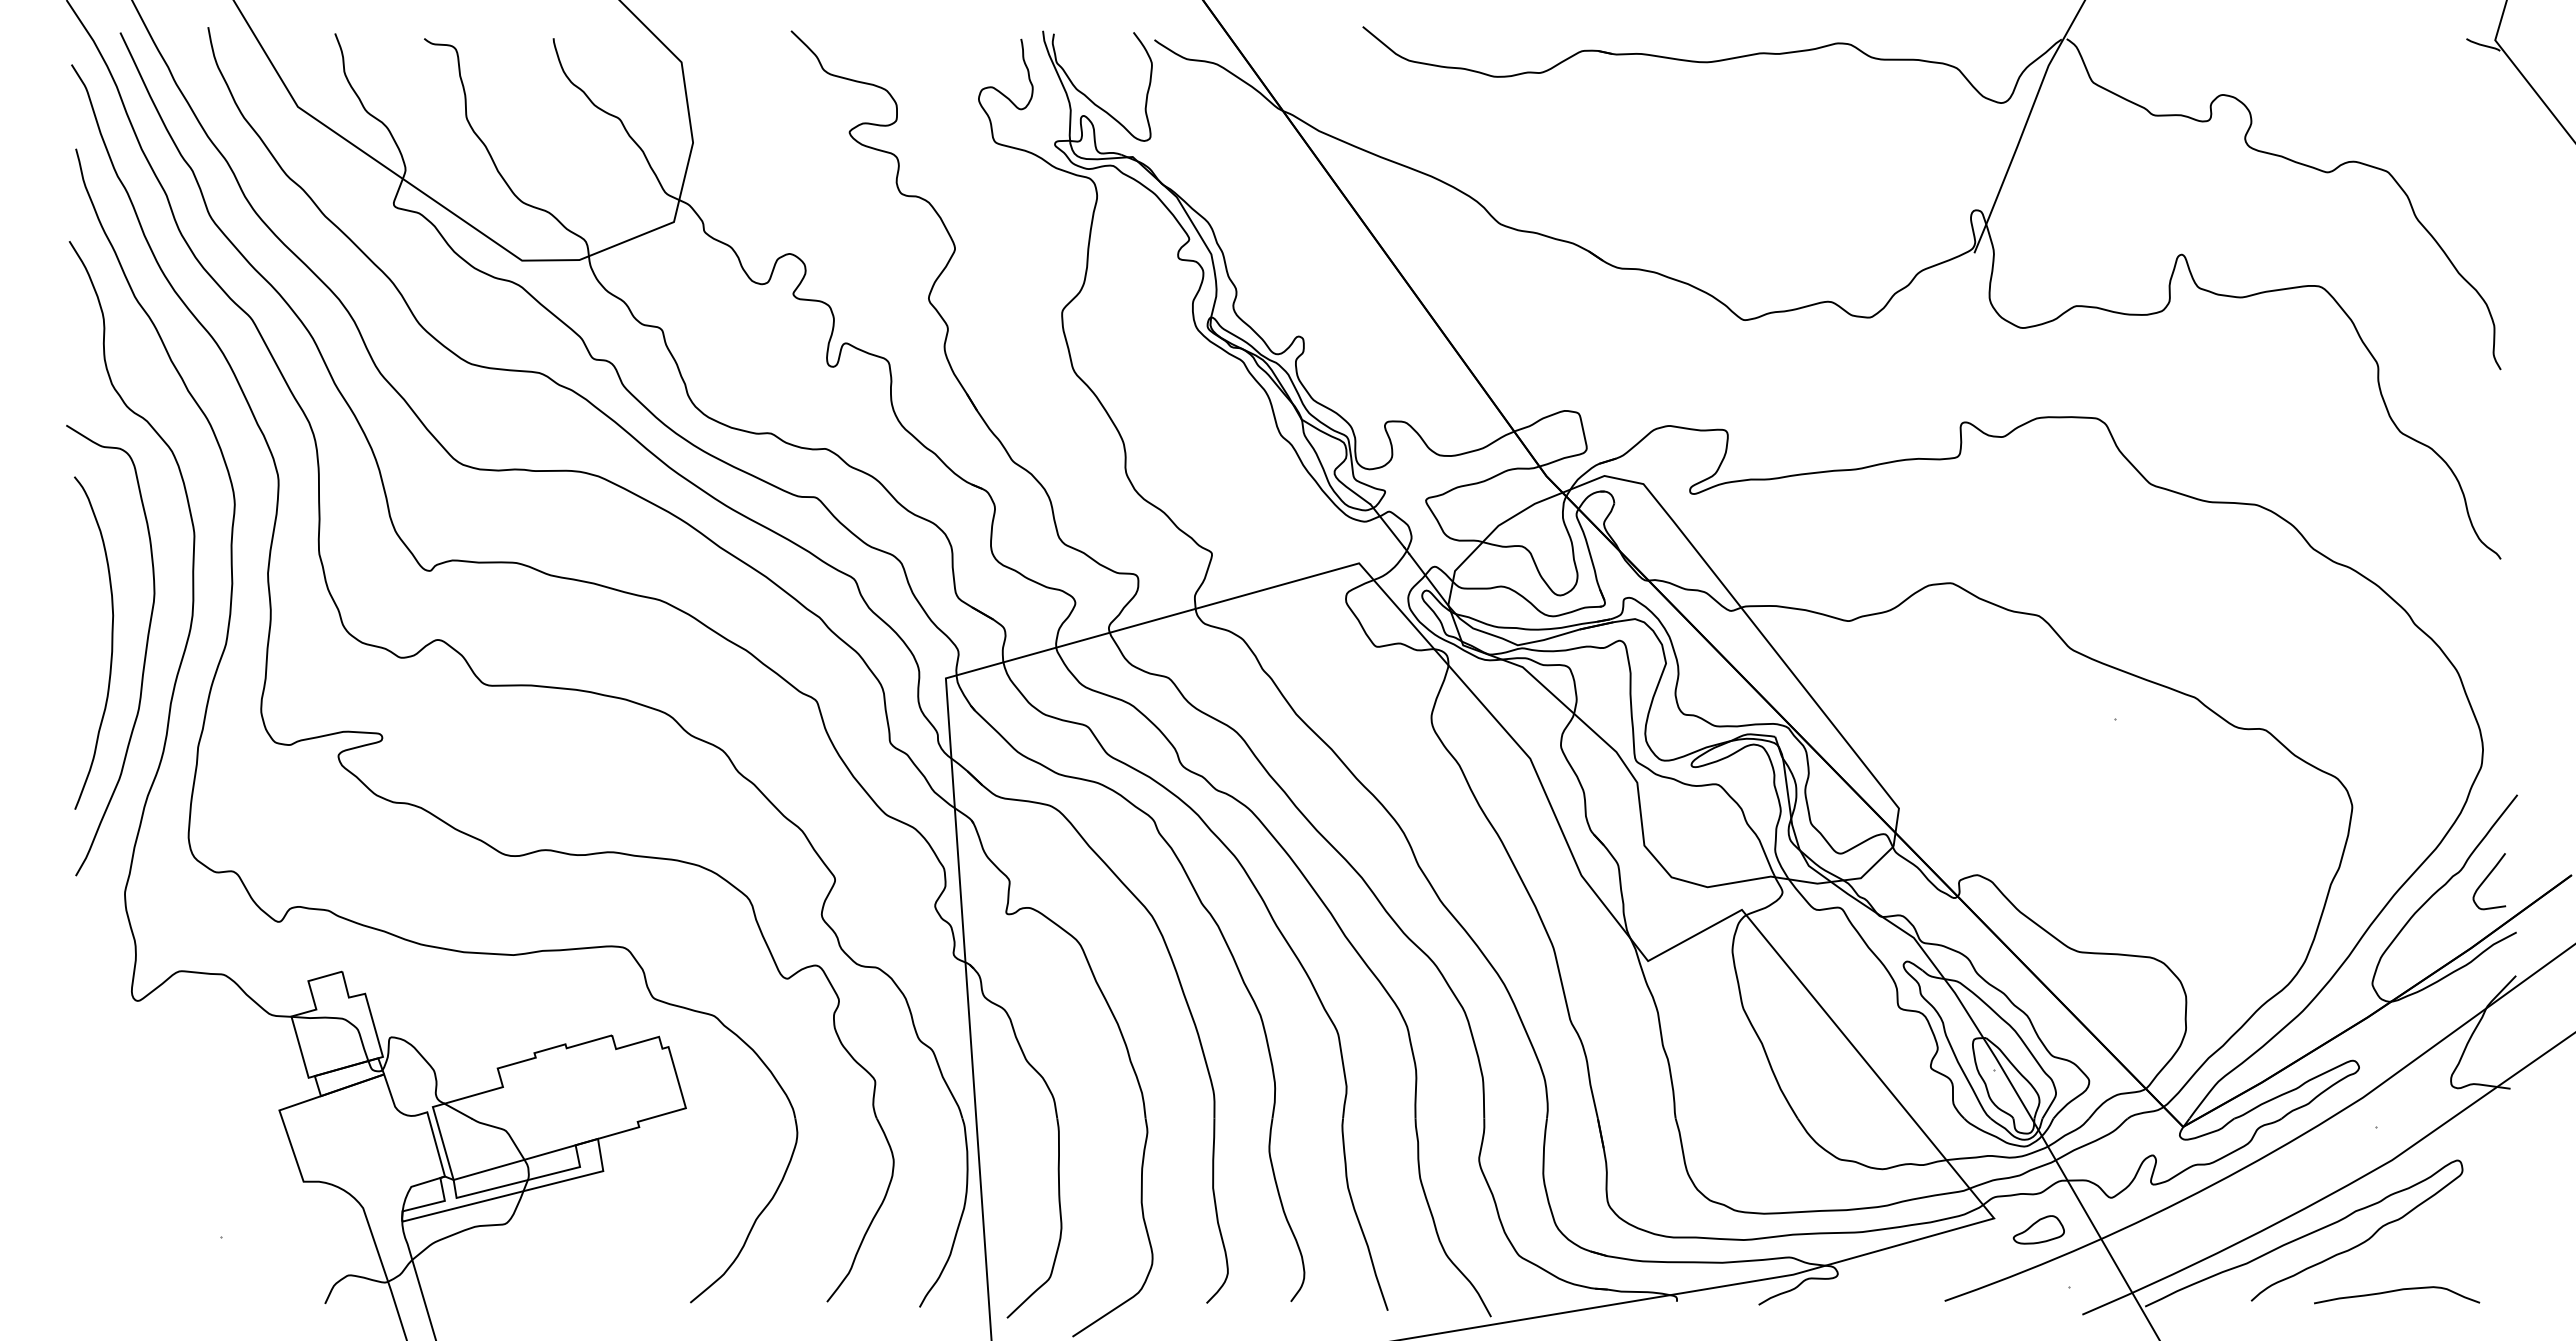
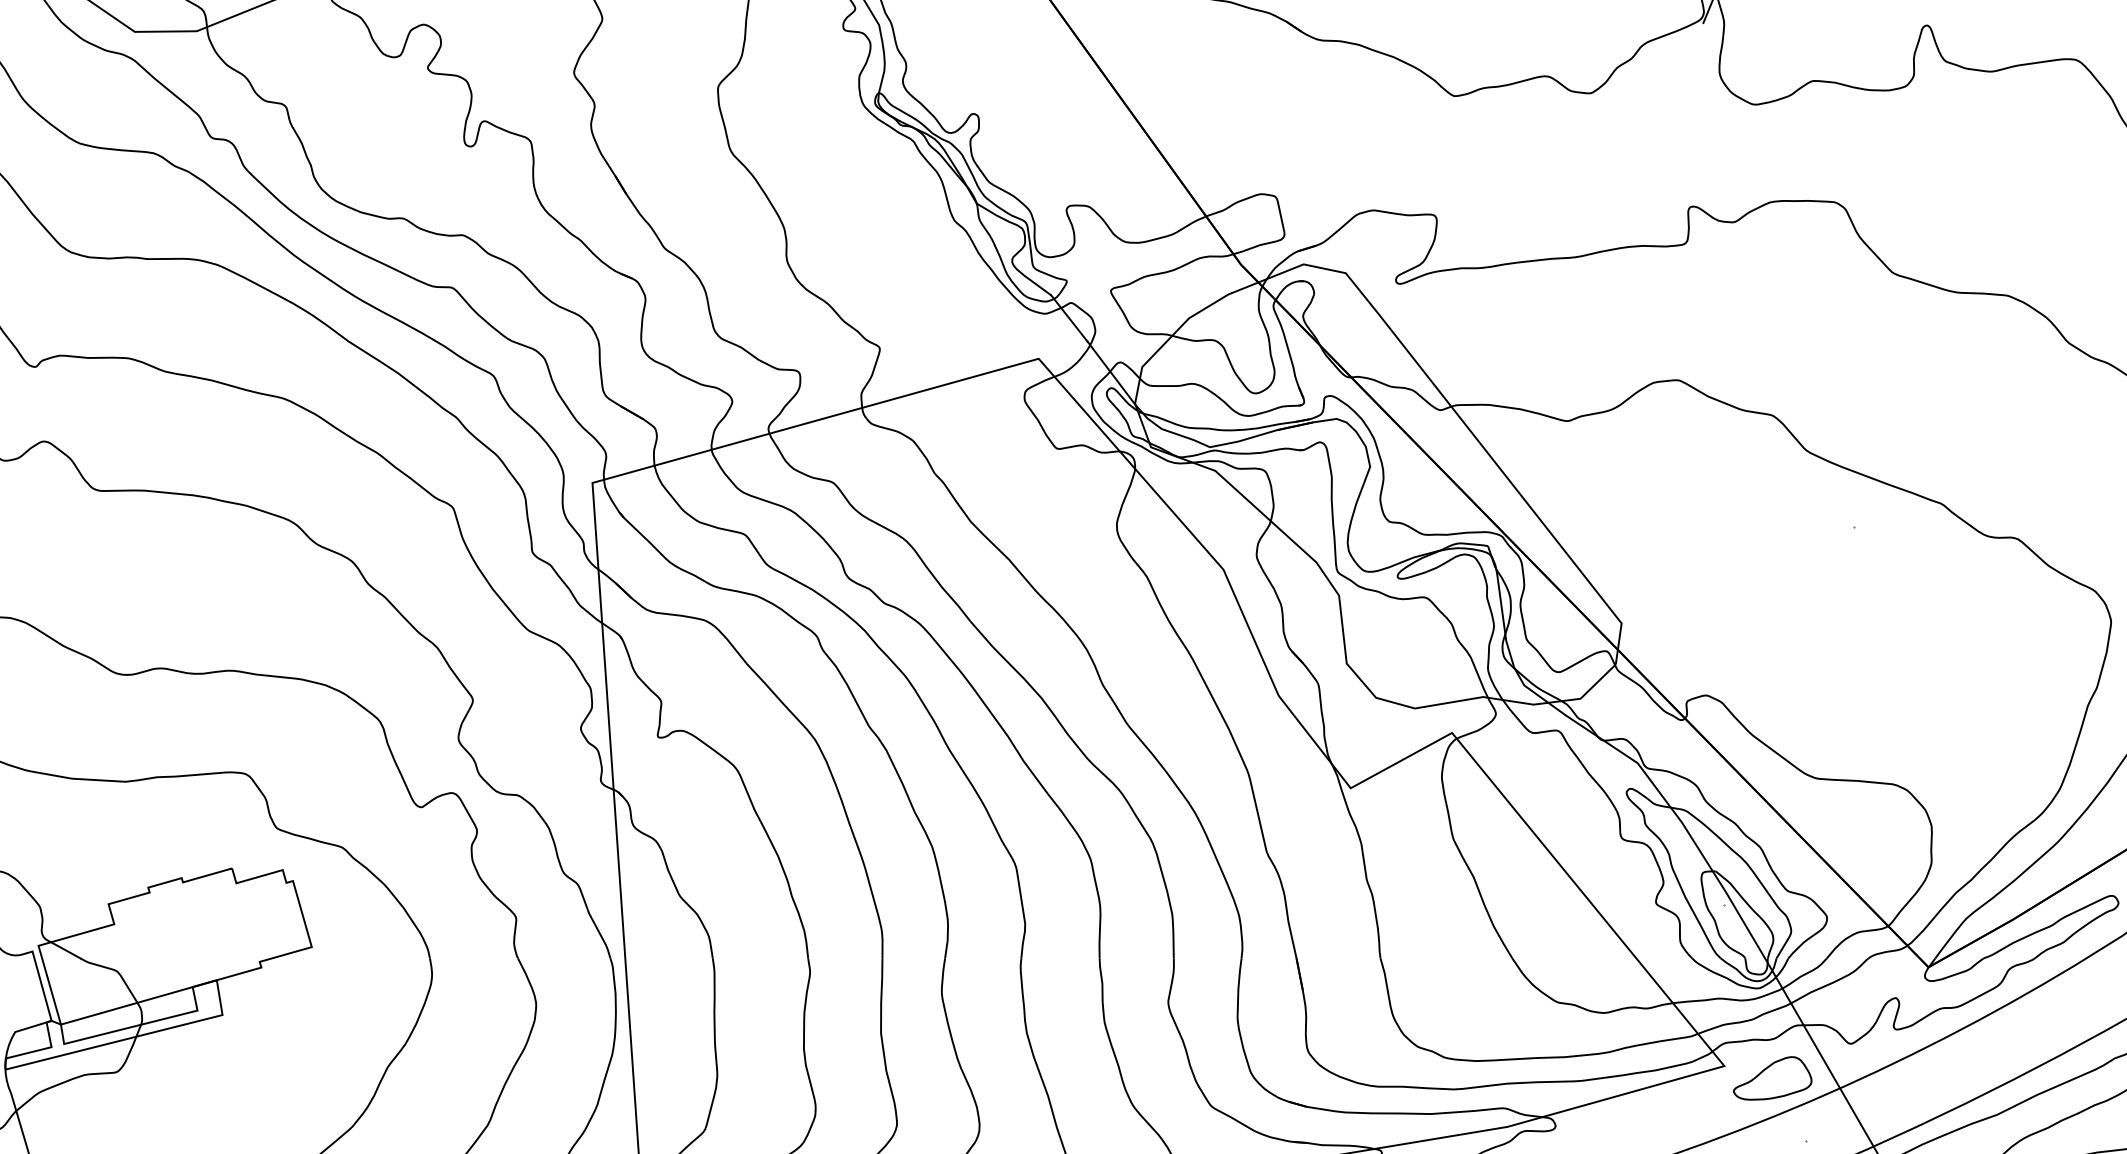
part: (2038, 1229) -> (1772, 1078), size x1.43

